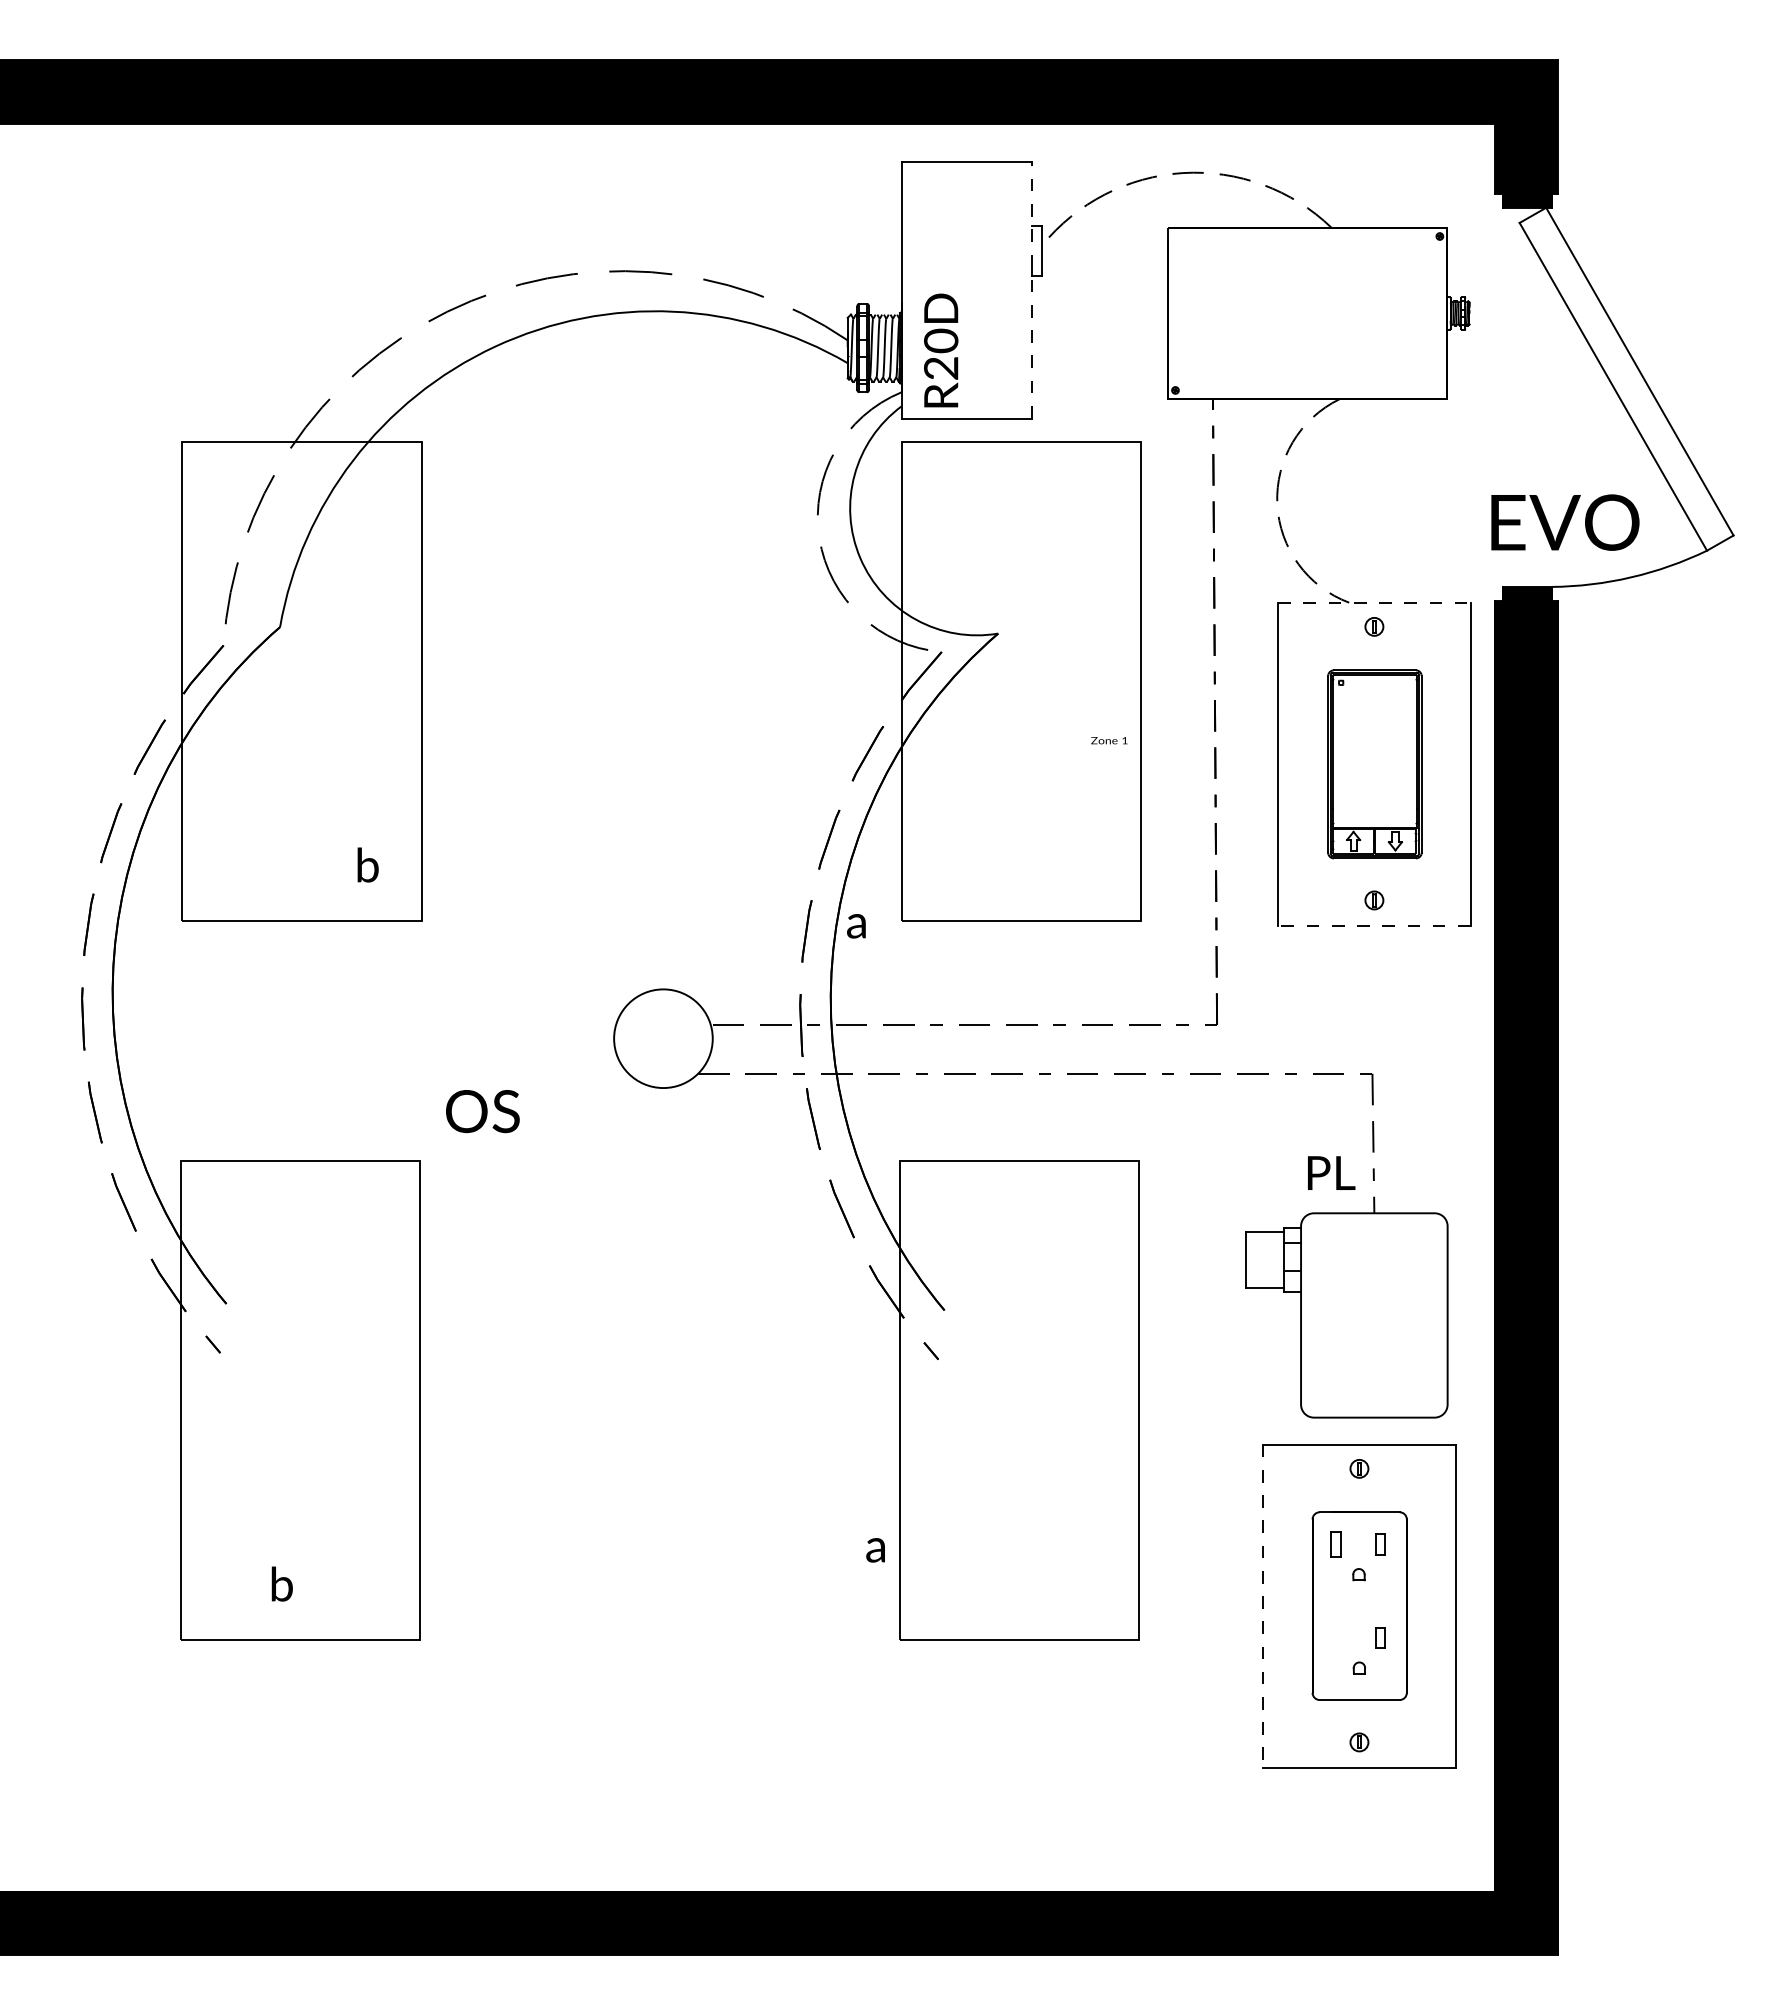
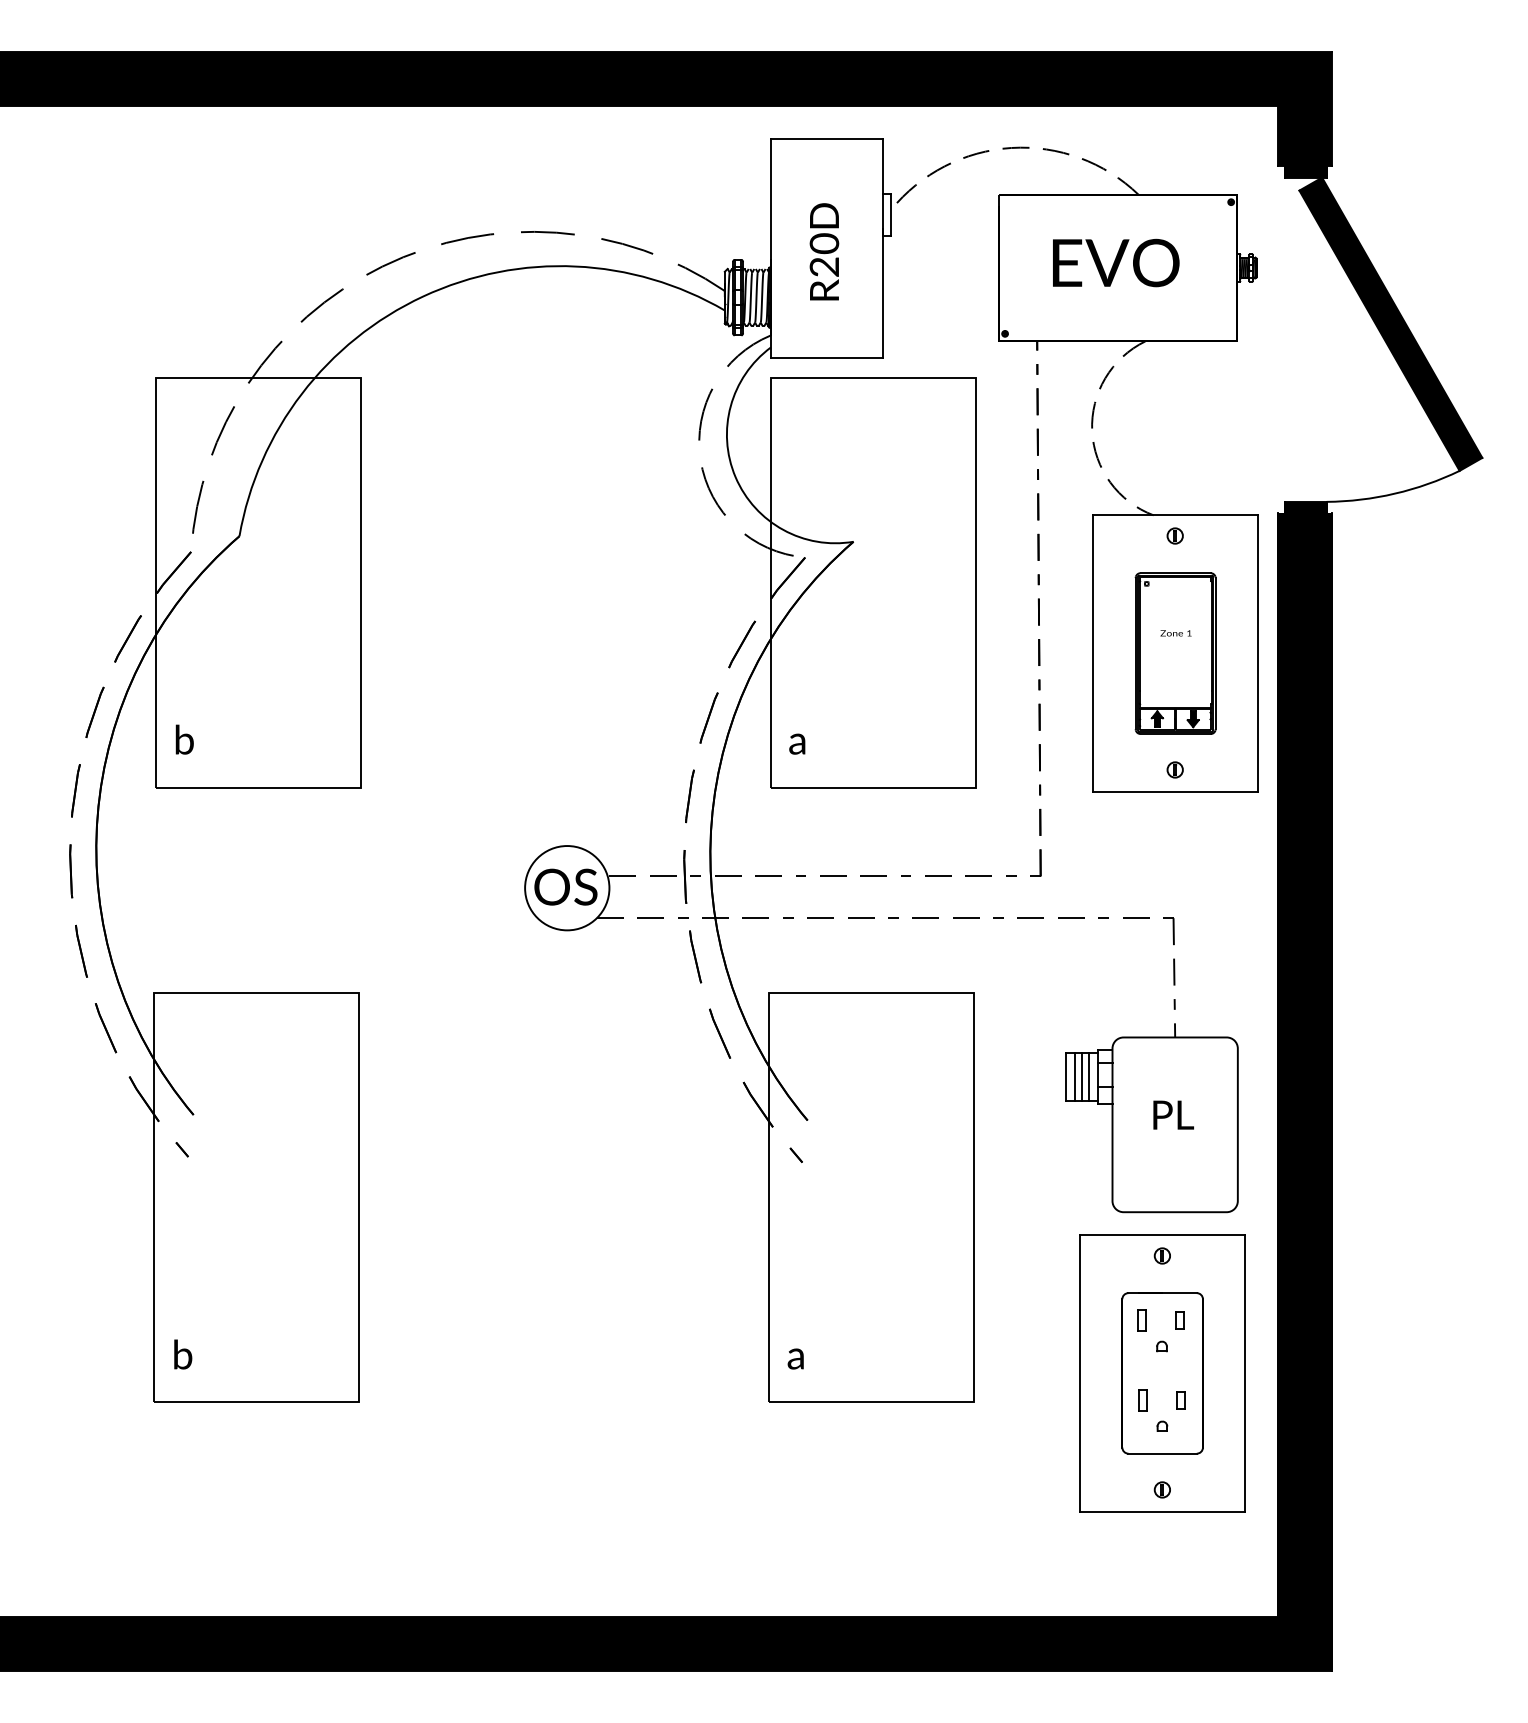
line: (1032, 289) -> (882, 247), dashed -> solid
text: (941, 350) -> (824, 251), moved
fill: (1626, 378) -> (1390, 323), added
text: (1565, 522) -> (1116, 262), moved
line: (1374, 602) -> (1175, 515), dashed -> solid
text: (1109, 740) -> (1176, 633), moved
fill: (1353, 840) -> (1157, 718), added
fill: (1394, 840) -> (1192, 718), added
text: (367, 864) -> (184, 739), moved
line: (1373, 925) -> (1174, 791), dashed -> solid
text: (856, 926) -> (797, 744), moved
text: (482, 1111) -> (565, 887), moved
text: (1331, 1172) -> (1173, 1114), moved
line: (1257, 1259) -> (1075, 1076), added
line: (1265, 1259) -> (1082, 1076), added
line: (1273, 1259) -> (1088, 1076), added
text: (875, 1550) -> (795, 1359), moved
text: (281, 1583) -> (182, 1354), moved
line: (1263, 1606) -> (1080, 1373), dashed -> solid
part: (1336, 1637) -> (1142, 1400), added

